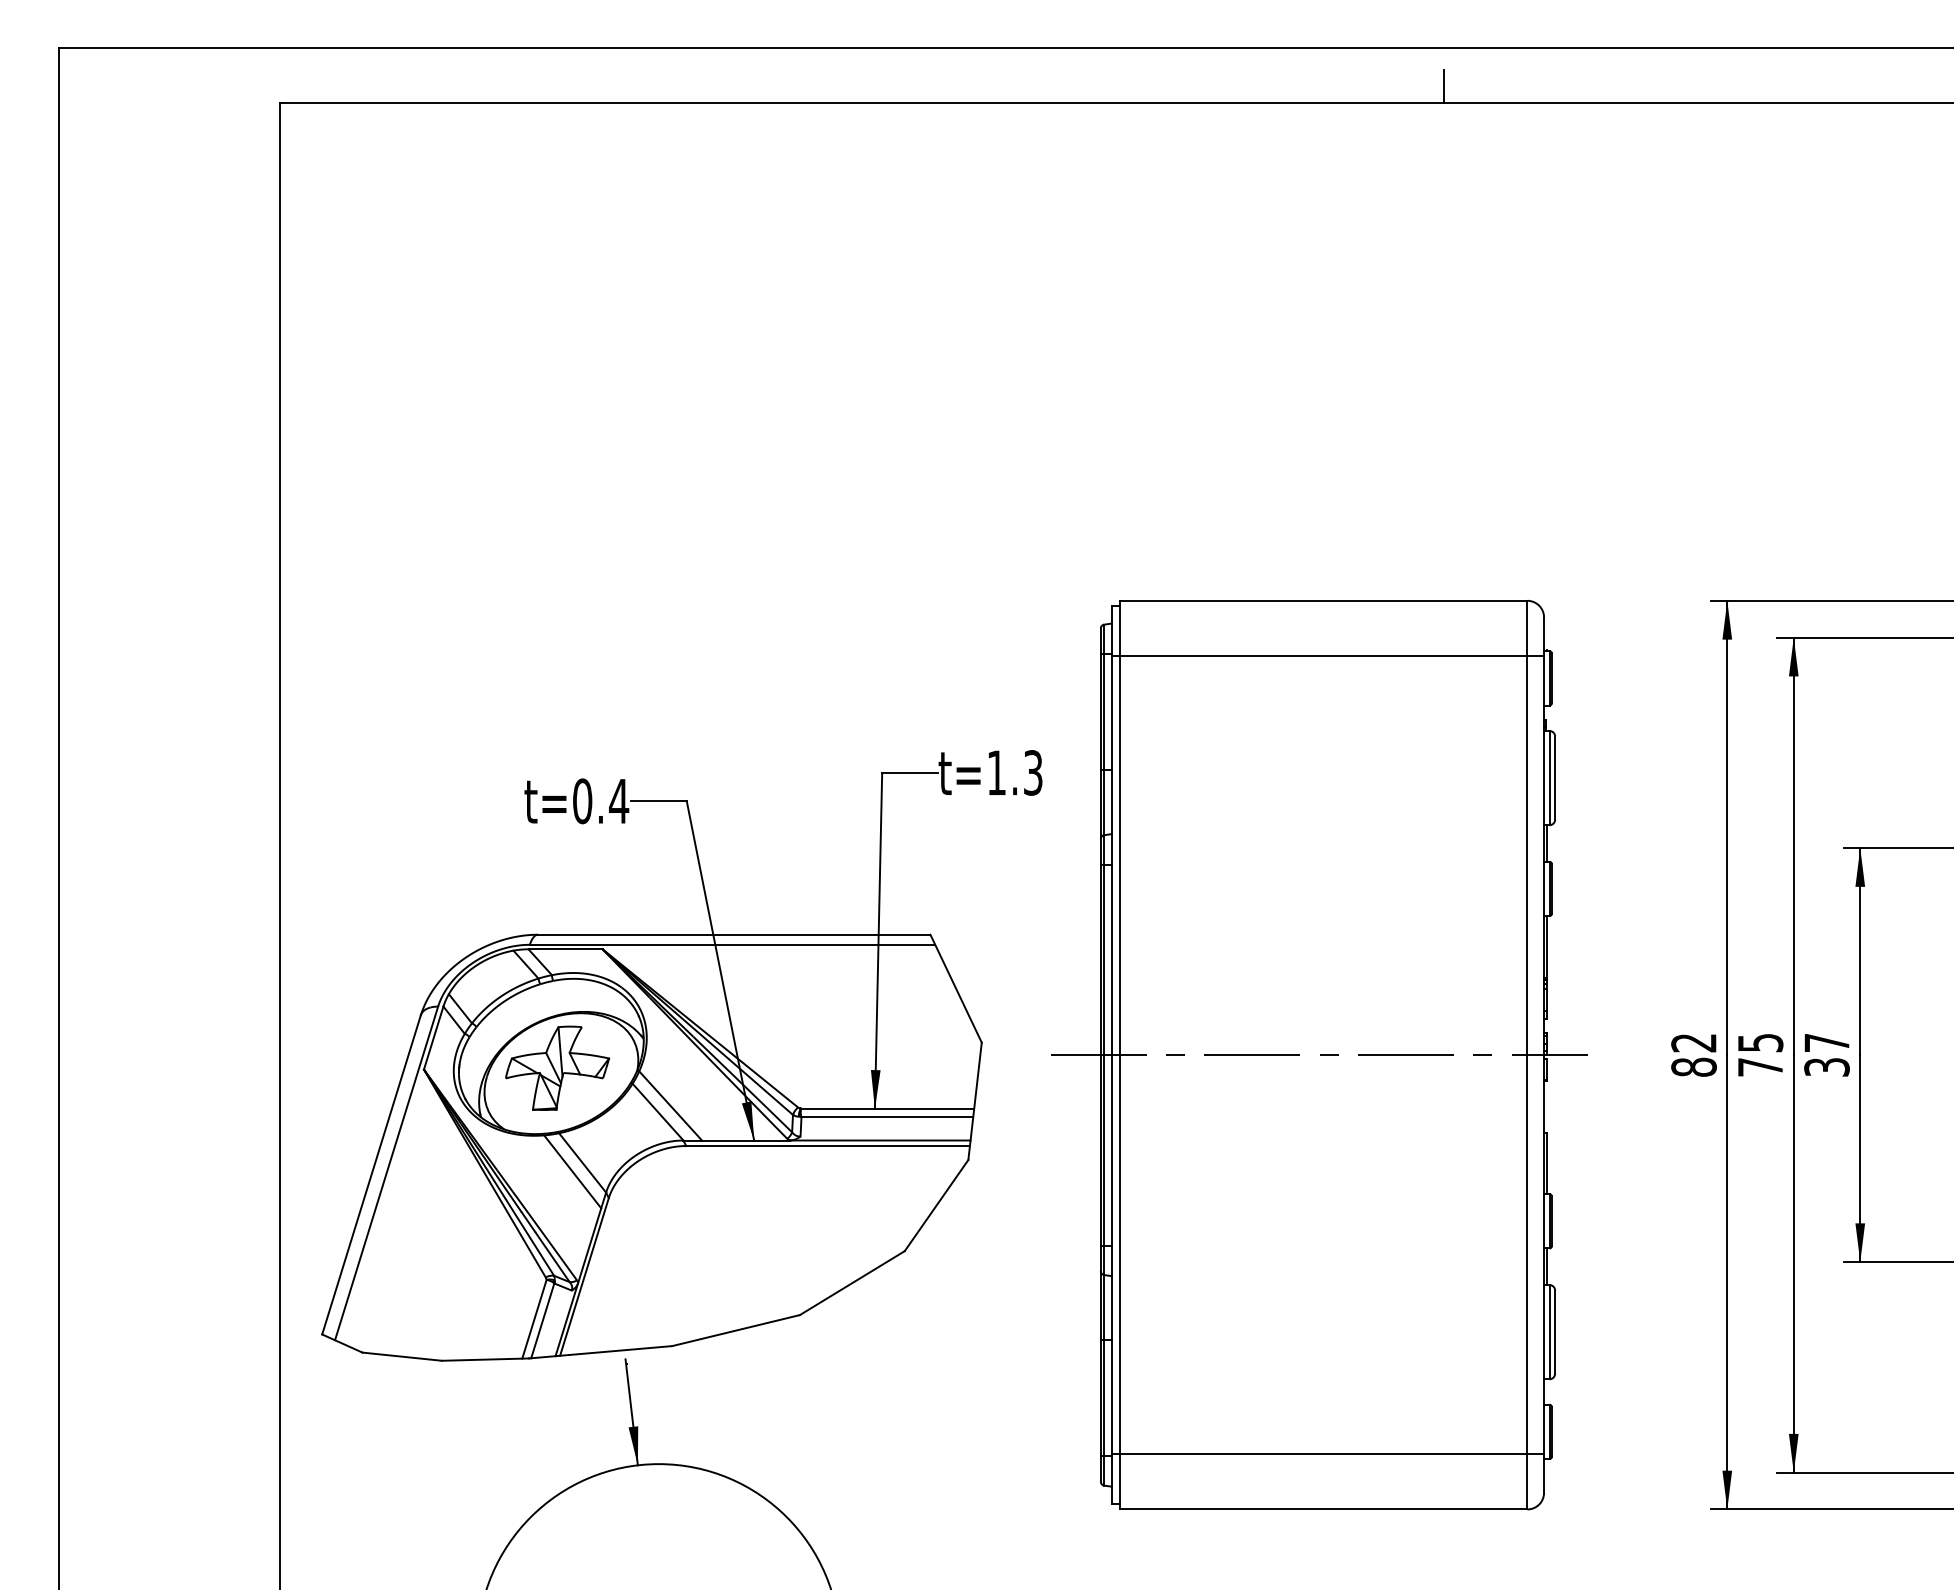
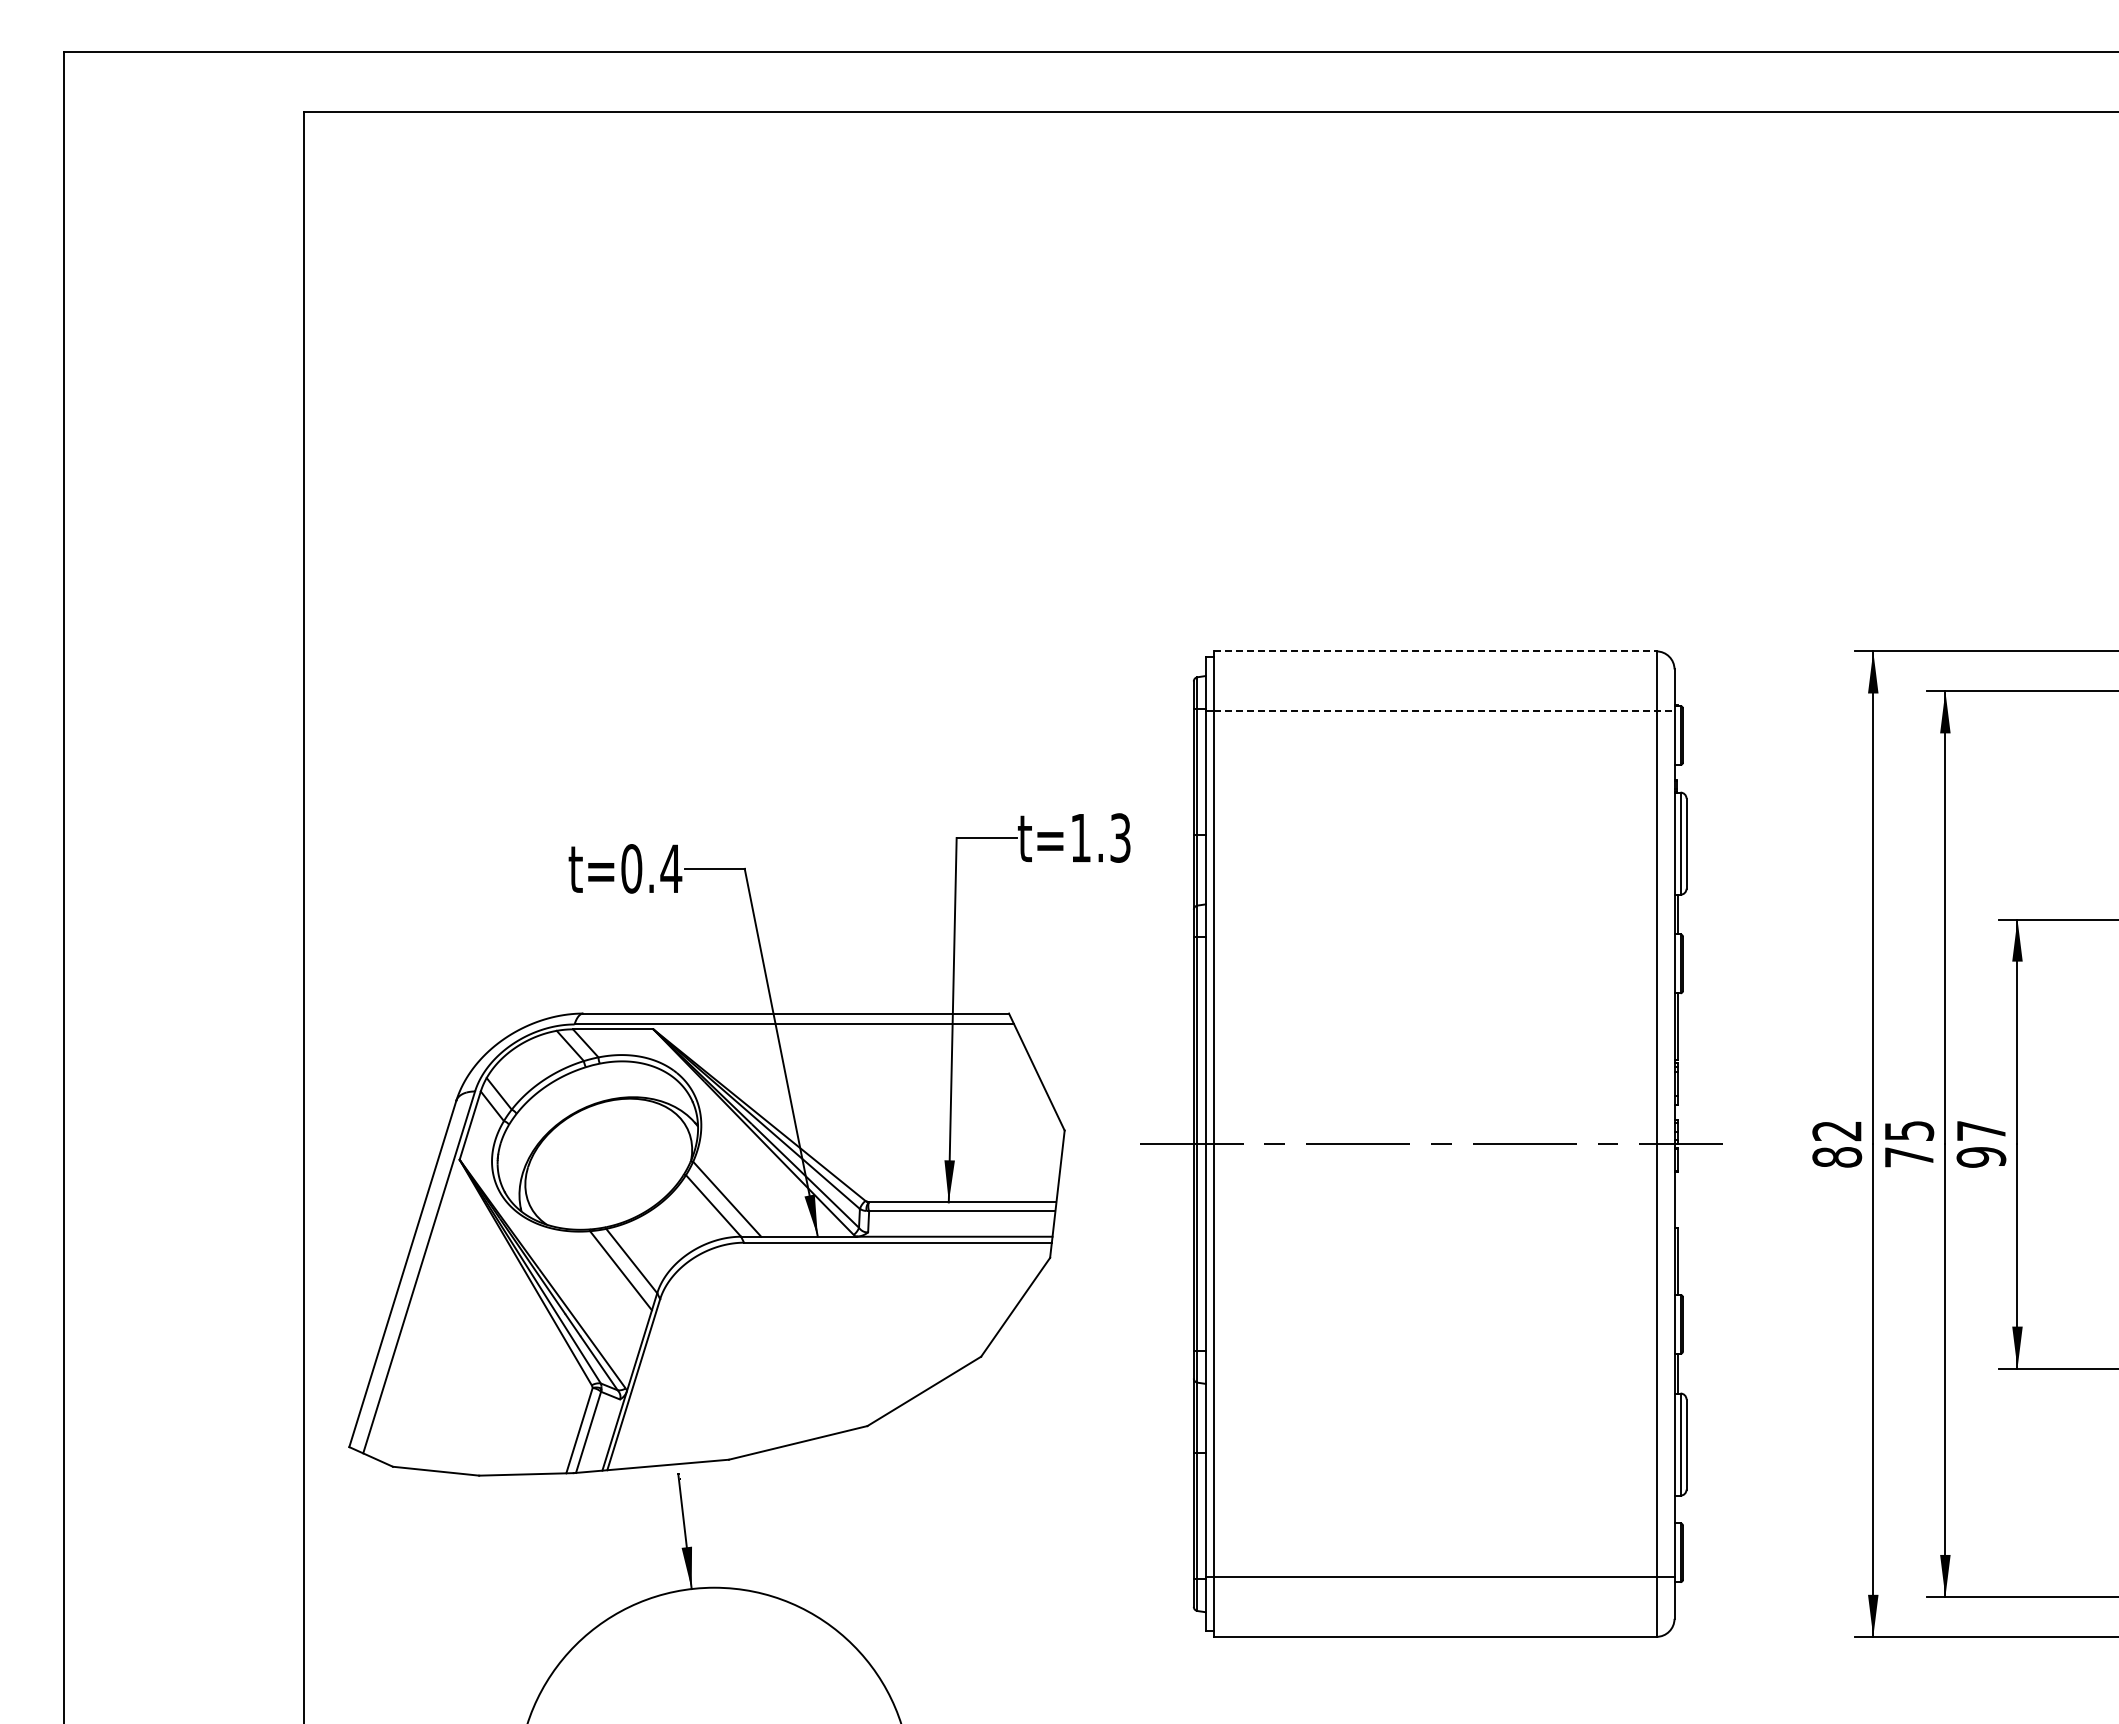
line: (1443, 86) -> (1565, 93), removed
line: (1323, 600) -> (1435, 651), solid -> dashed
line: (1331, 656) -> (1444, 711), solid -> dashed
text: (1827, 1067) -> (1981, 1157), 37 -> 97
part: (557, 1068) -> (604, 1158), removed

